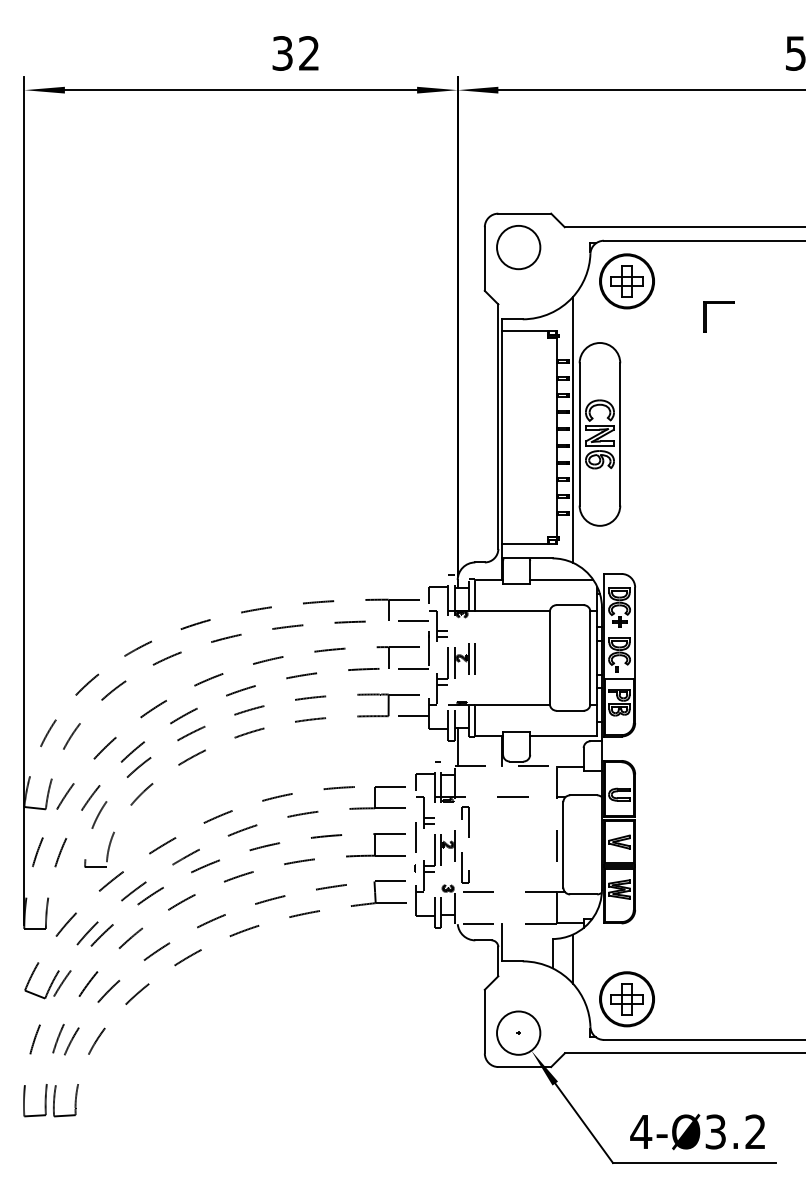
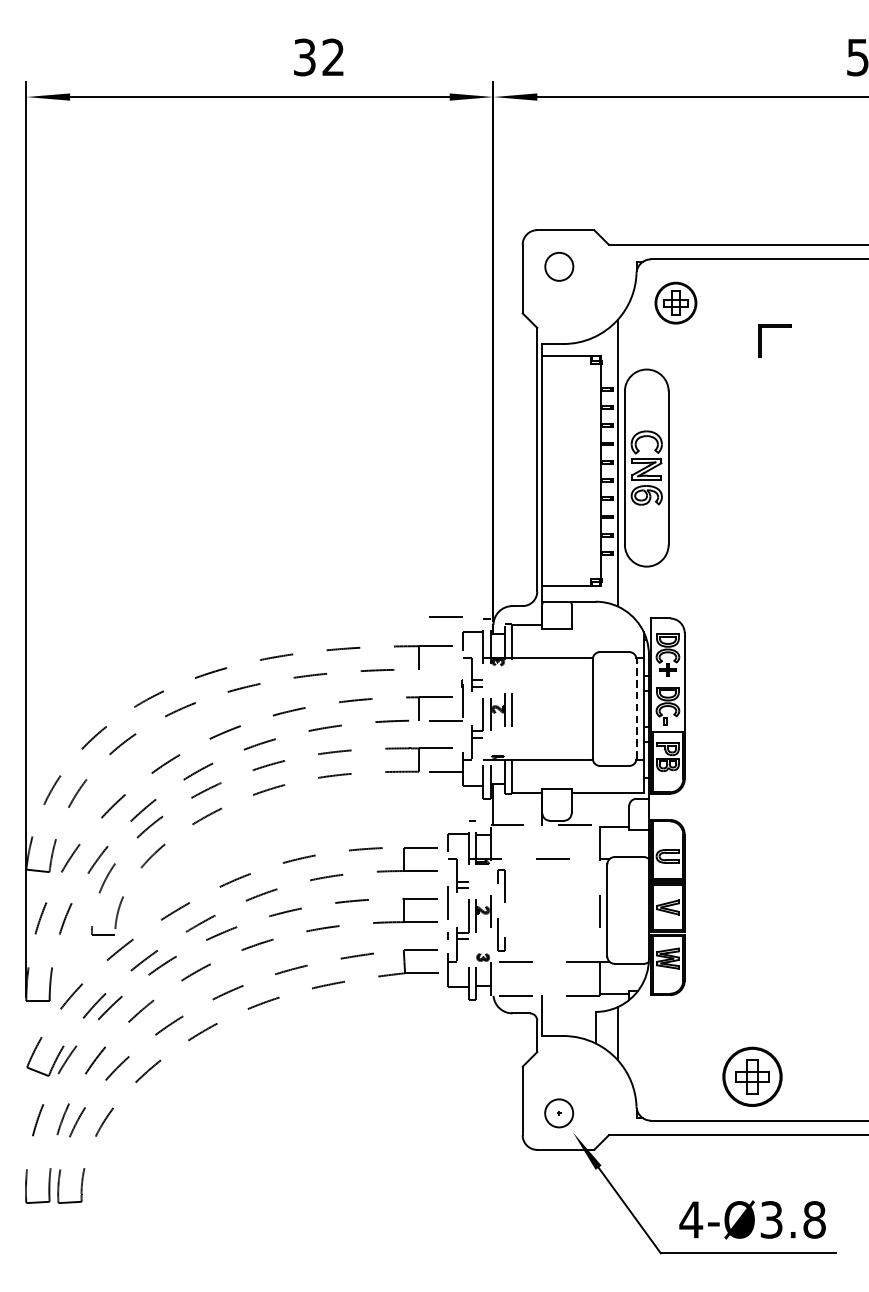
circle: (518, 247) -> (558, 266), size x0.6
part: (626, 281) -> (675, 303), size x0.7
line: (561, 580) -> (605, 625), removed
line: (413, 620) -> (445, 615), moved
line: (590, 657) -> (636, 708), solid -> dashed
part: (626, 999) -> (751, 1077), moved
circle: (518, 1032) -> (558, 1112), size x0.6
text: (755, 1131) -> (814, 1219), 4-Ø3.2 -> 4-Ø3.8

